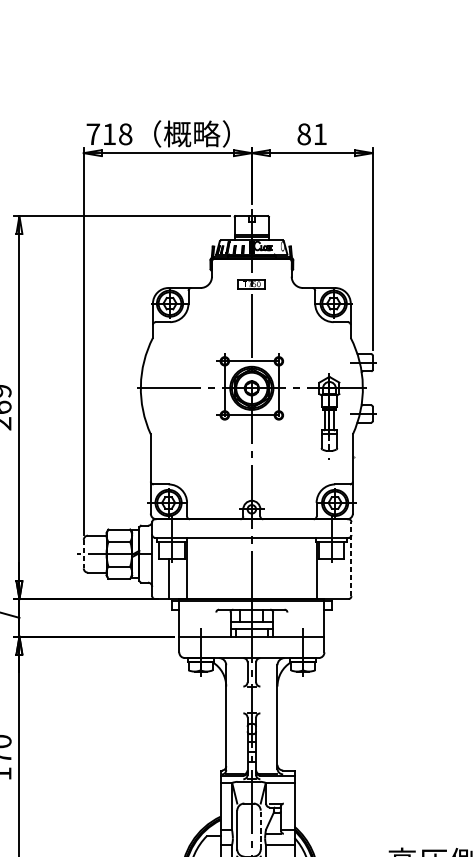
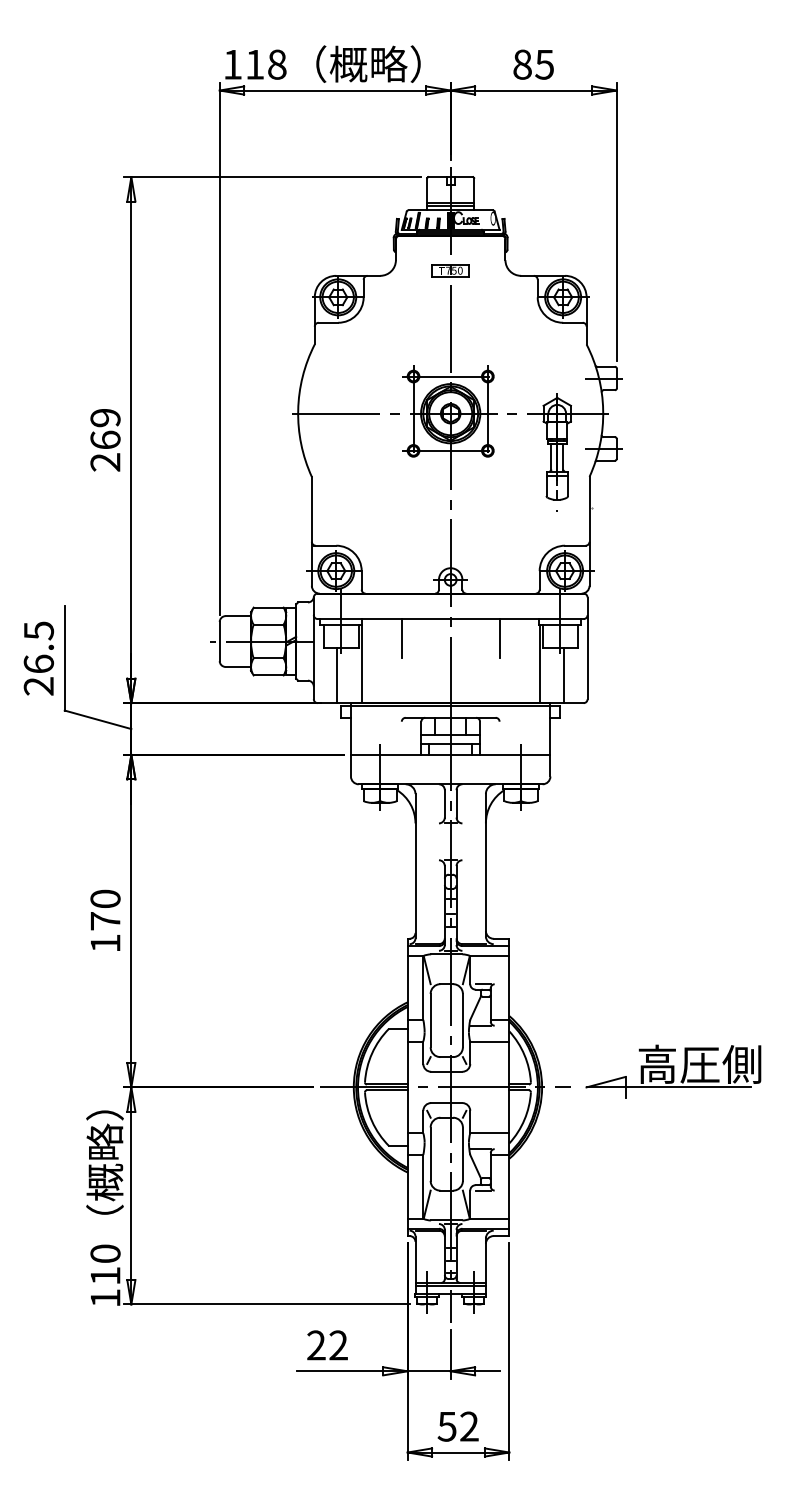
text: (93, 134) -> (232, 64), 718 -> 118
text: (320, 134) -> (544, 64), 81 -> 85
line: (216, 551) -> (401, 638), added
line: (287, 551) -> (499, 638), added
line: (83, 554) -> (219, 641), dashed -> solid
line: (351, 559) -> (587, 648), dashed -> solid
line: (333, 578) -> (563, 675), added
line: (260, 829) -> (462, 1020), dashed -> solid

